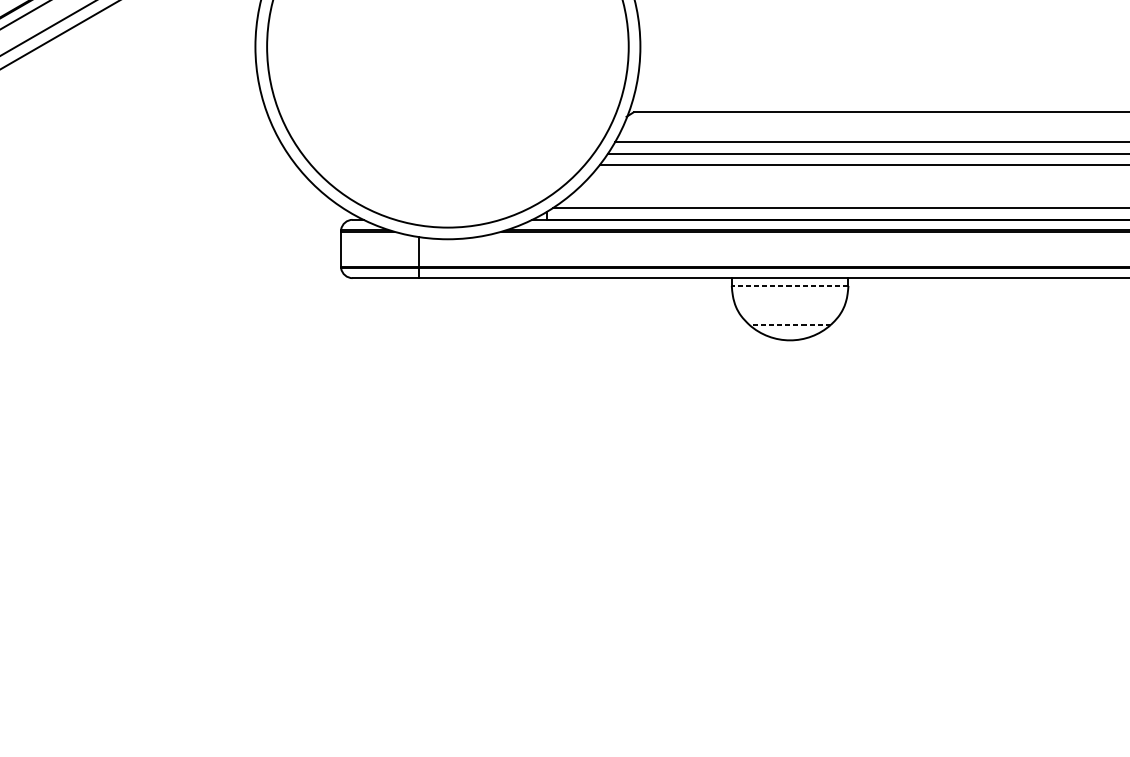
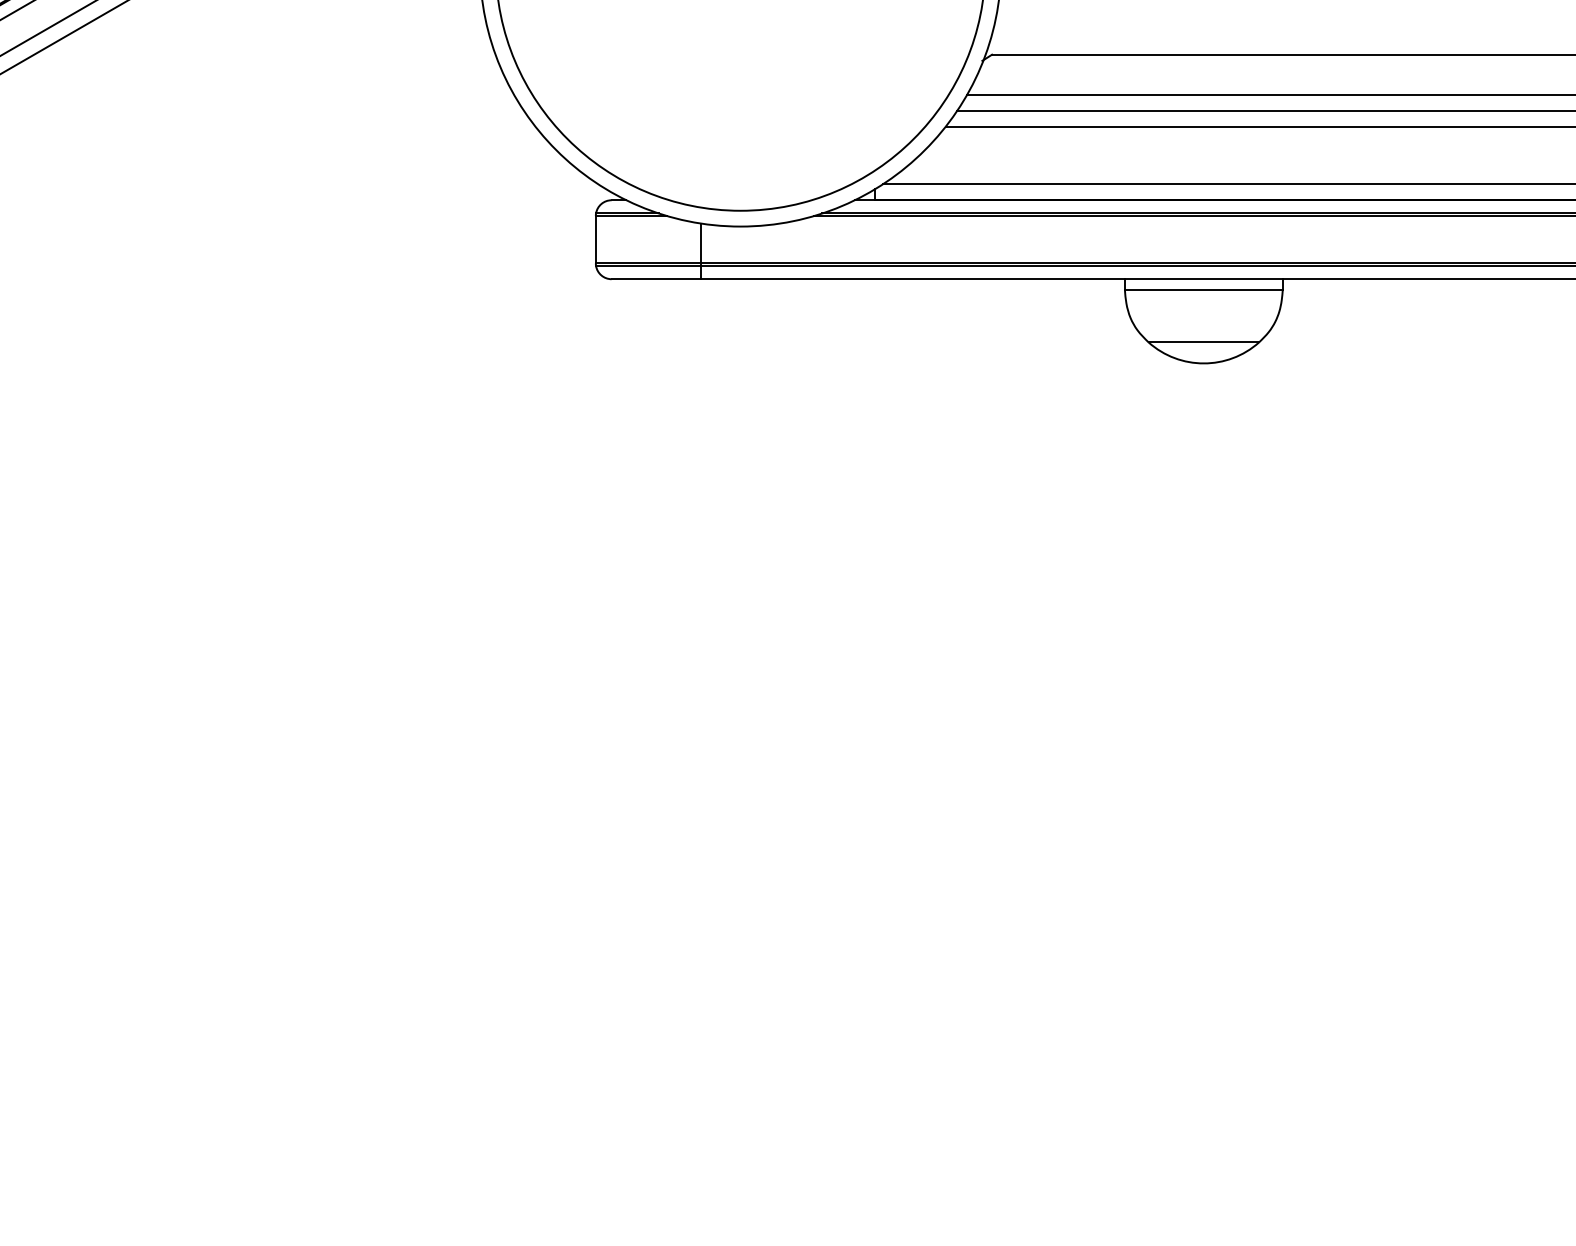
line: (789, 285) -> (1203, 289), dashed -> solid
line: (789, 324) -> (1203, 342), dashed -> solid

